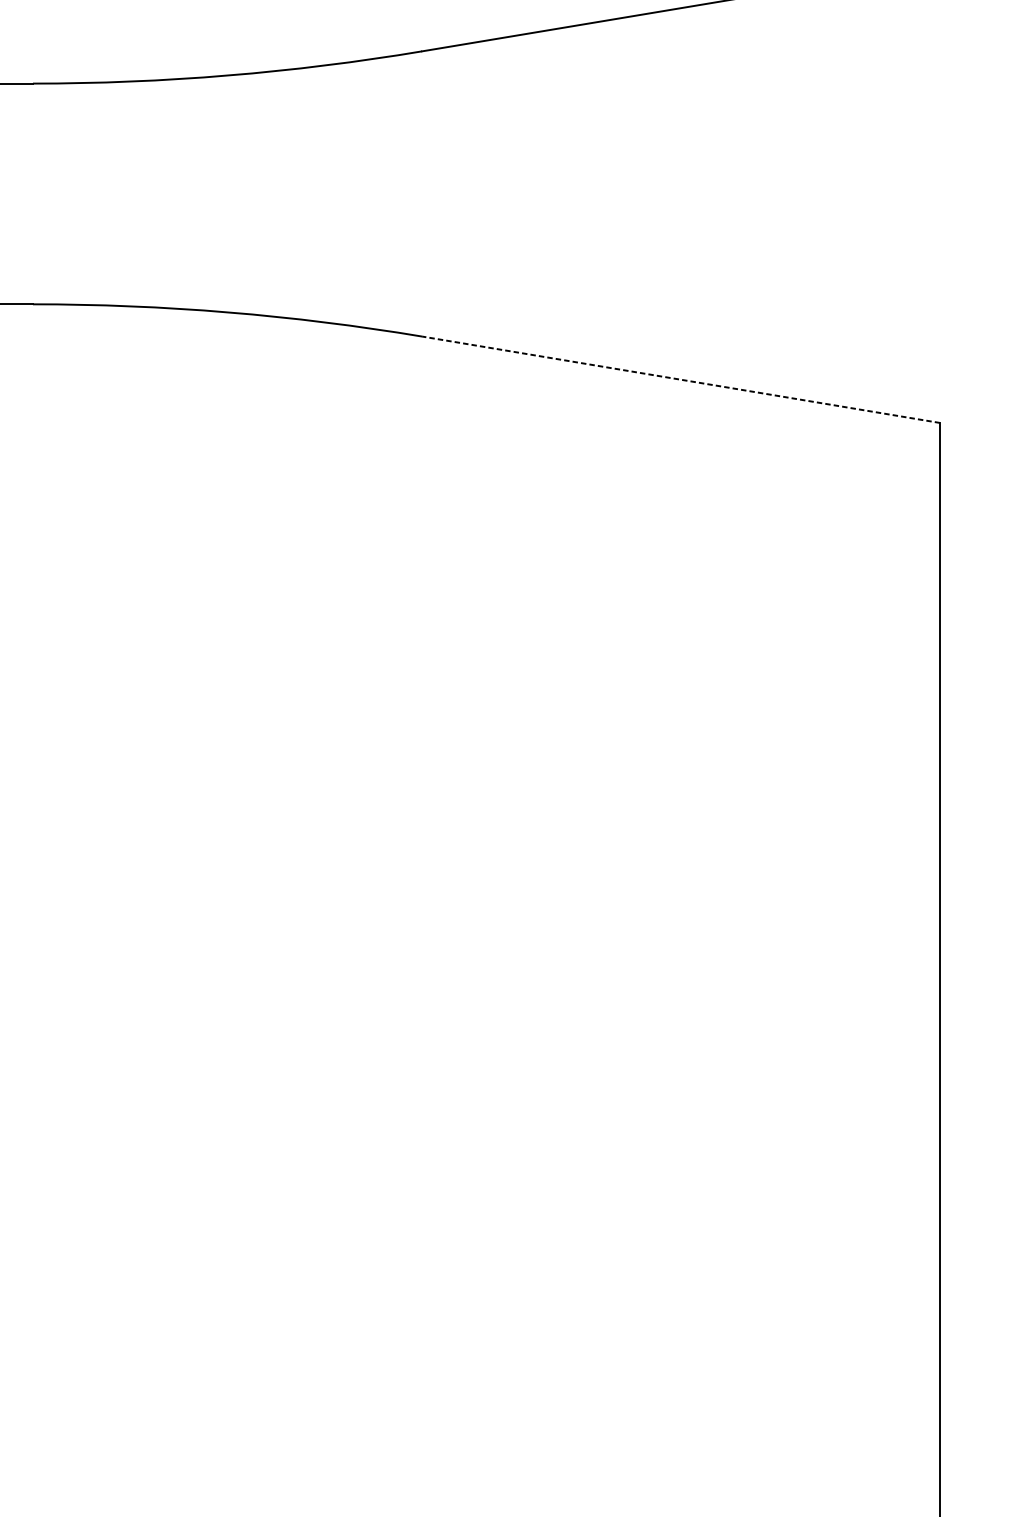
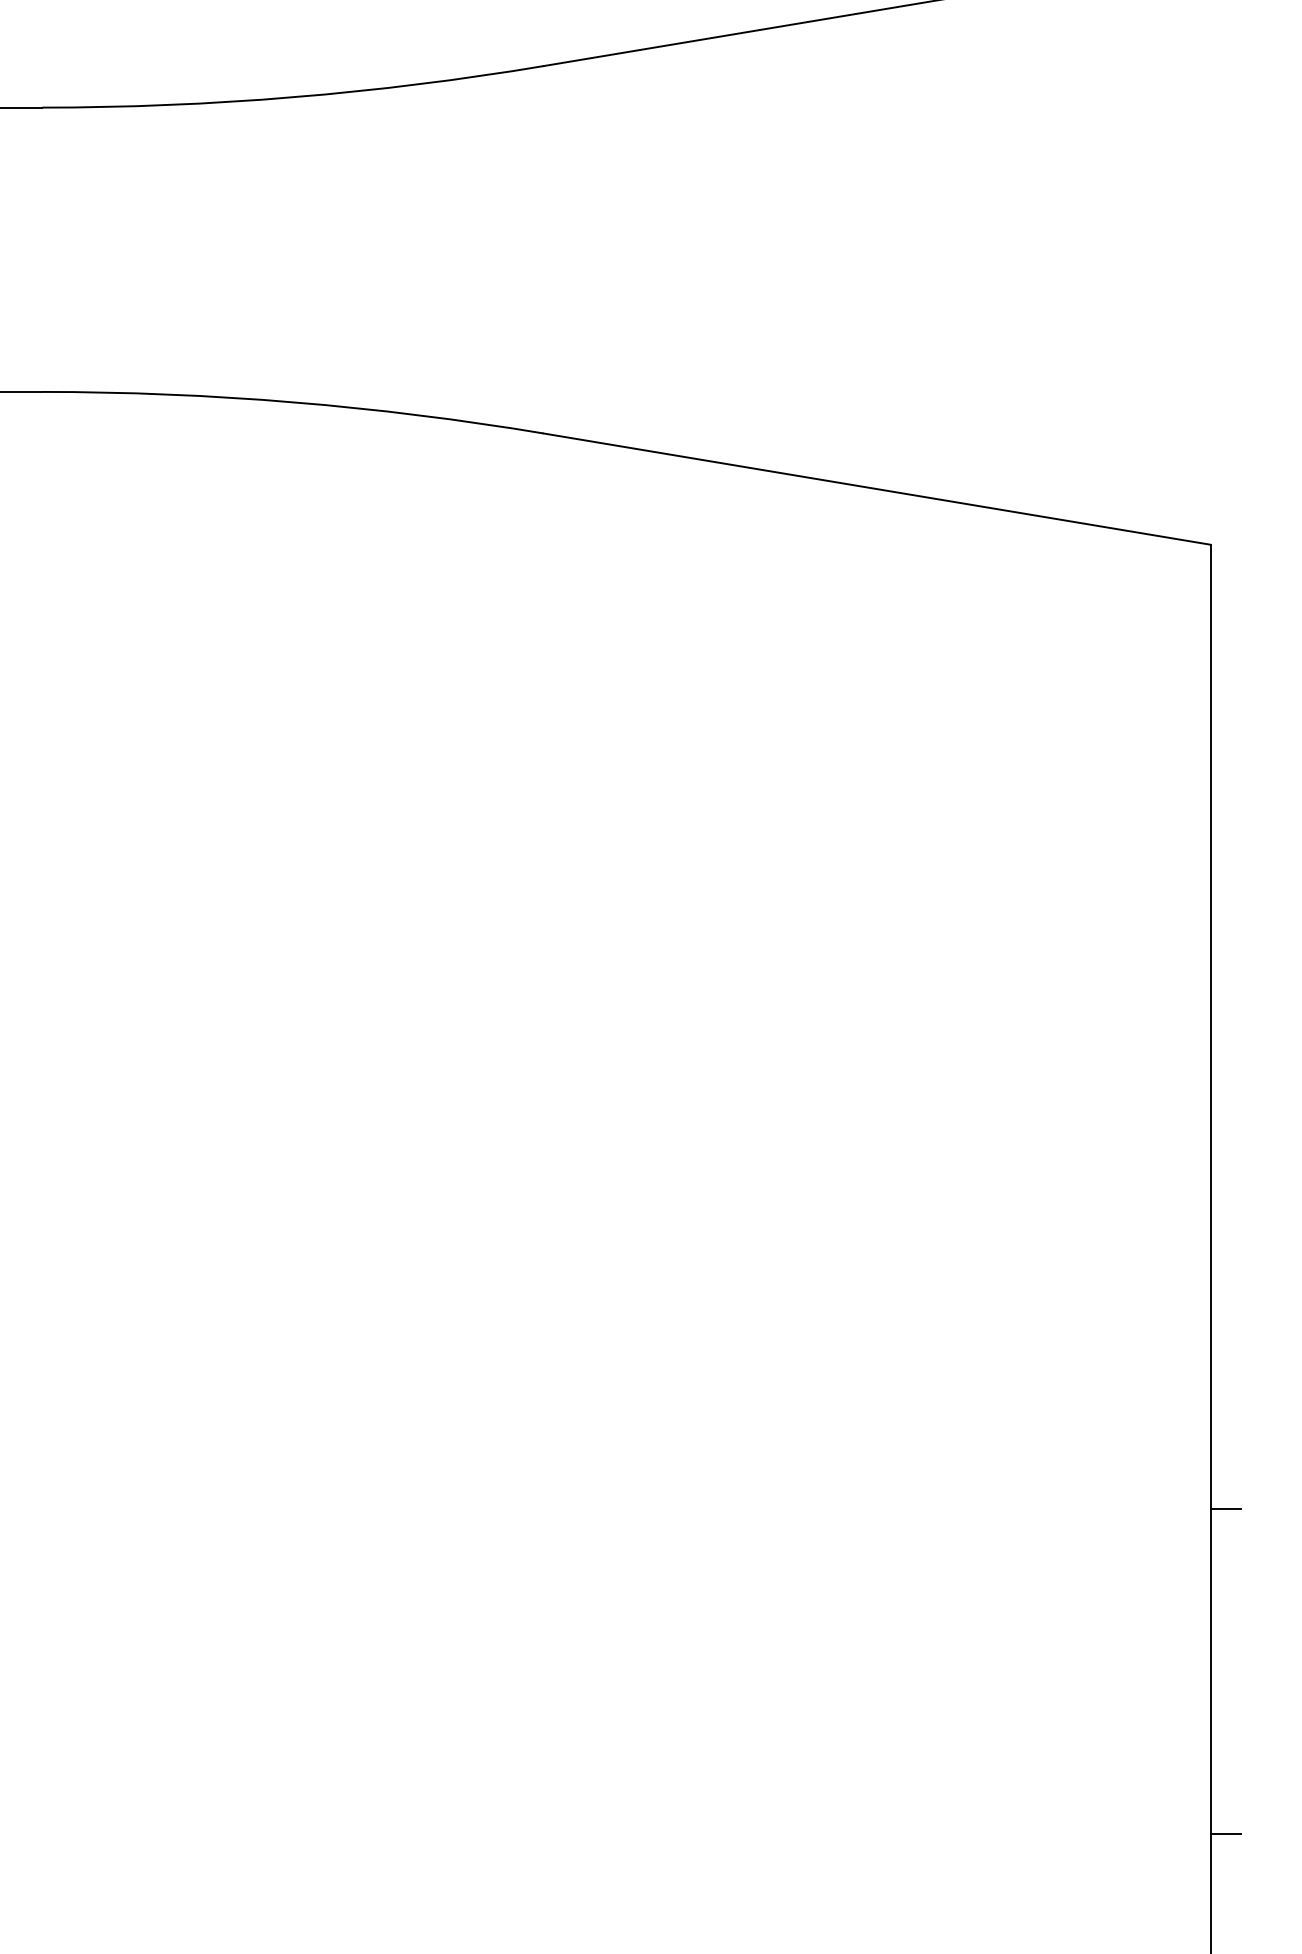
line: (680, 380) -> (876, 489), dashed -> solid
line: (951, 1171) -> (1225, 1509), added
line: (951, 1423) -> (1225, 1833), added

